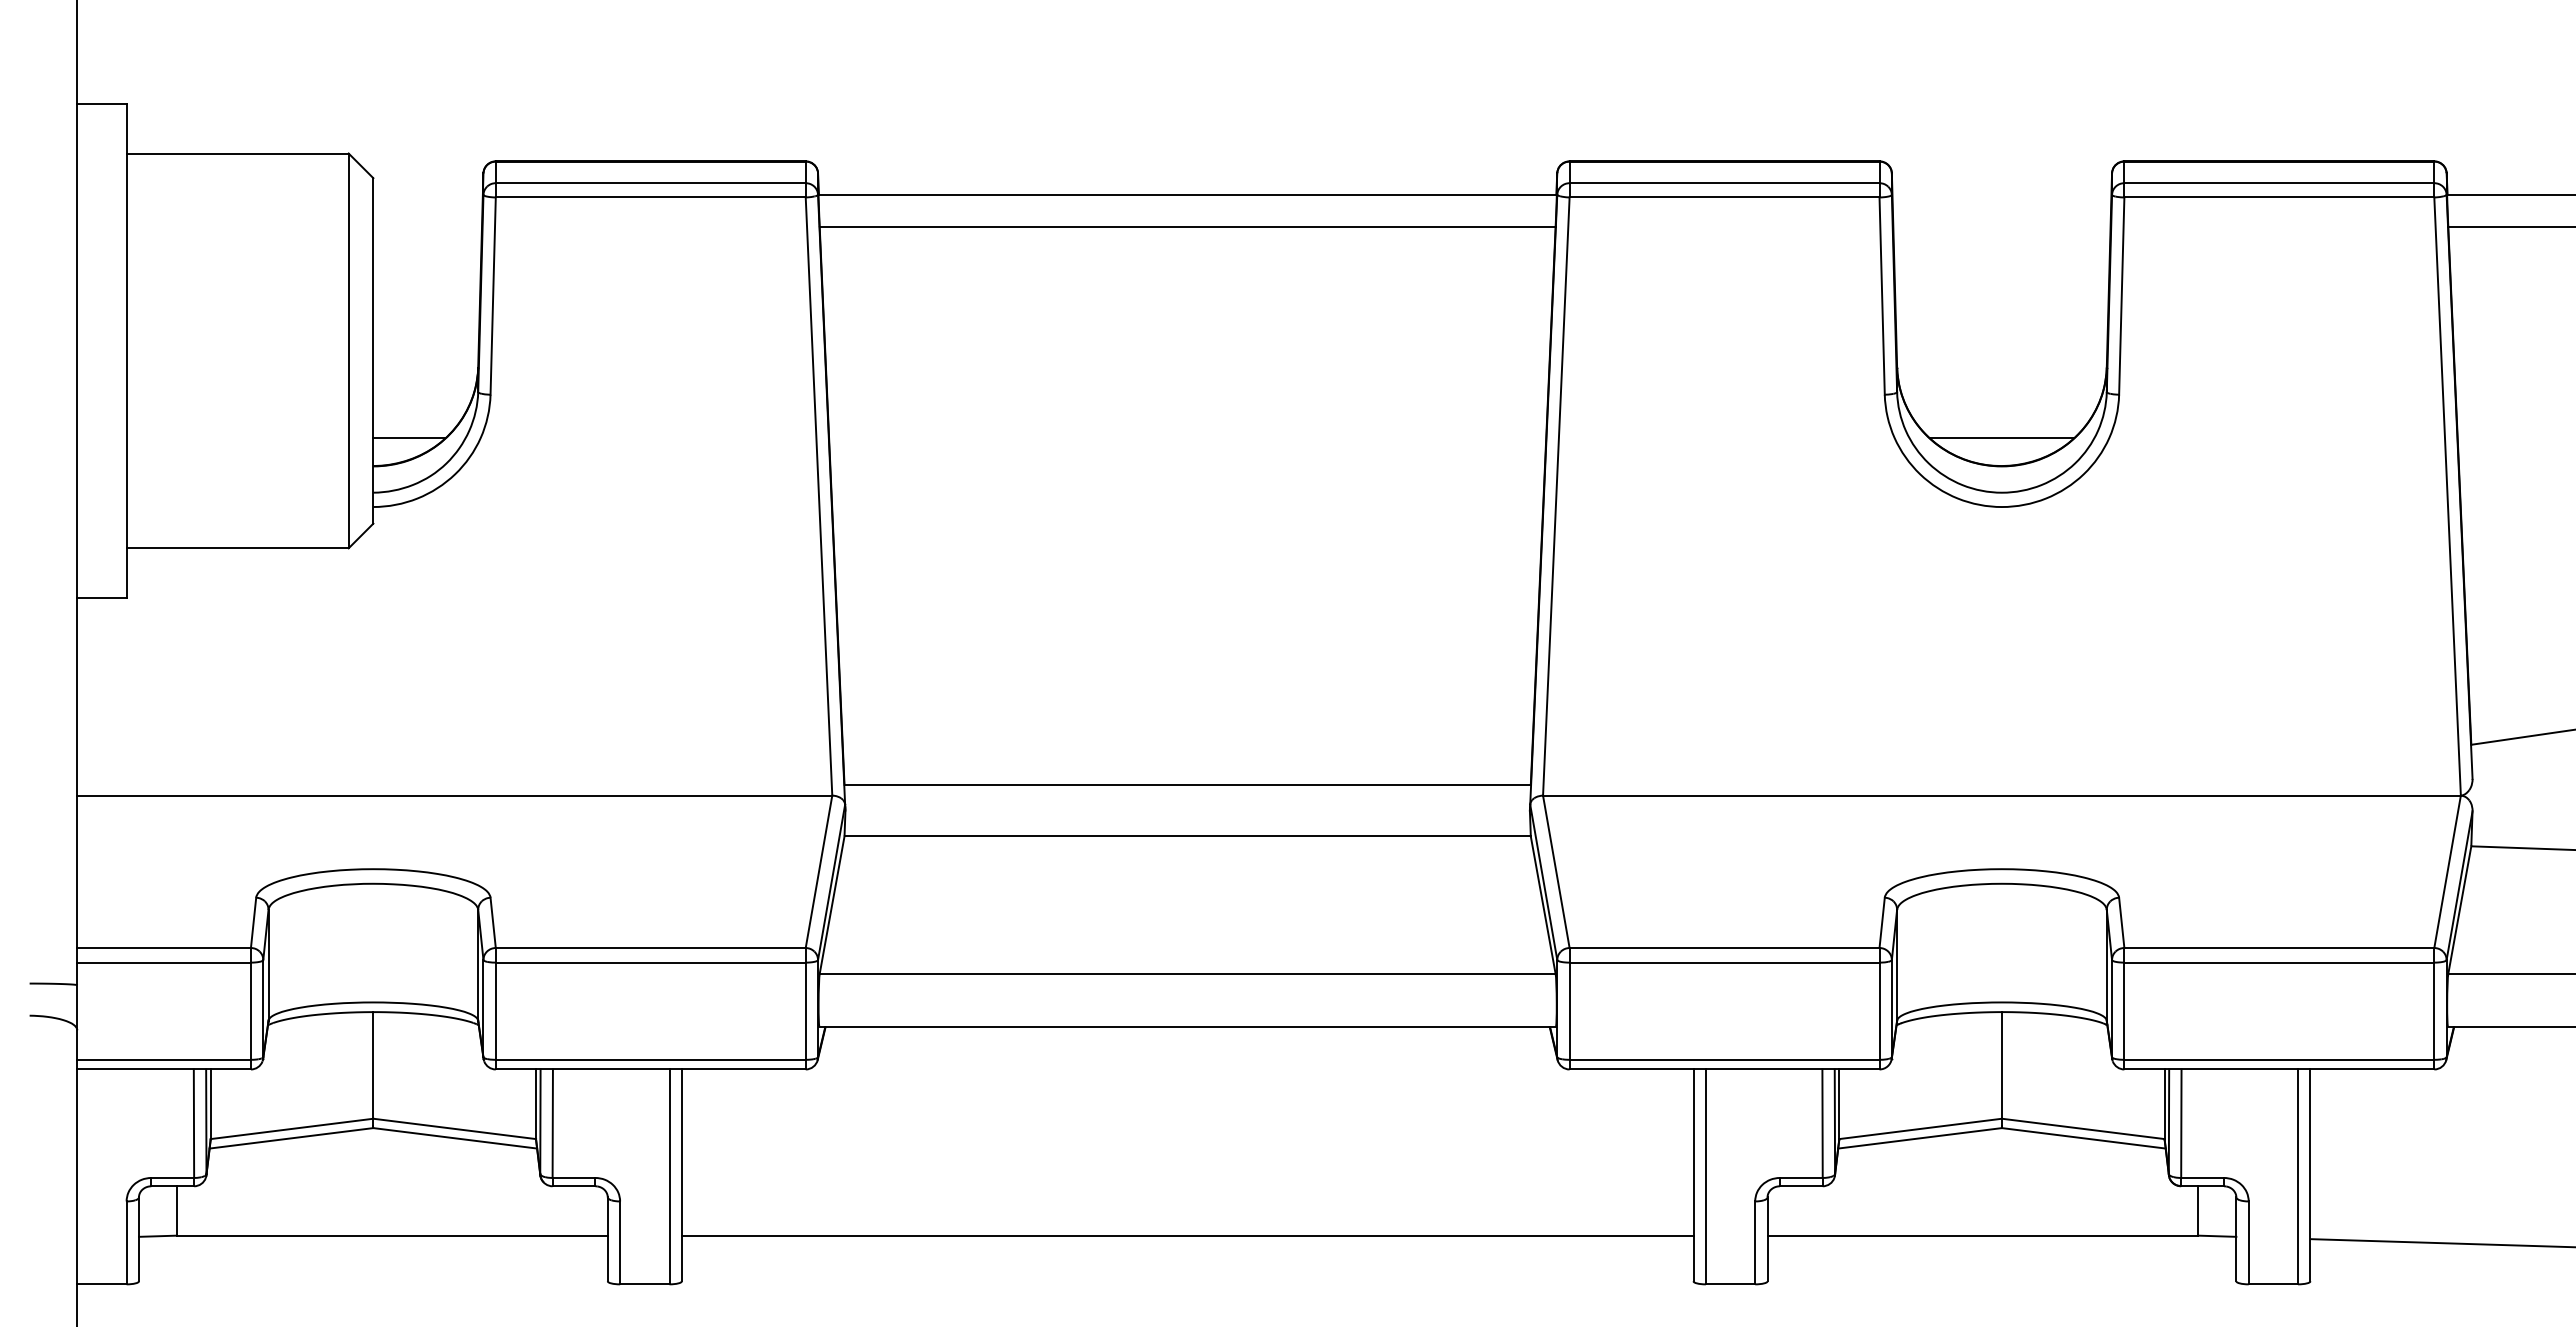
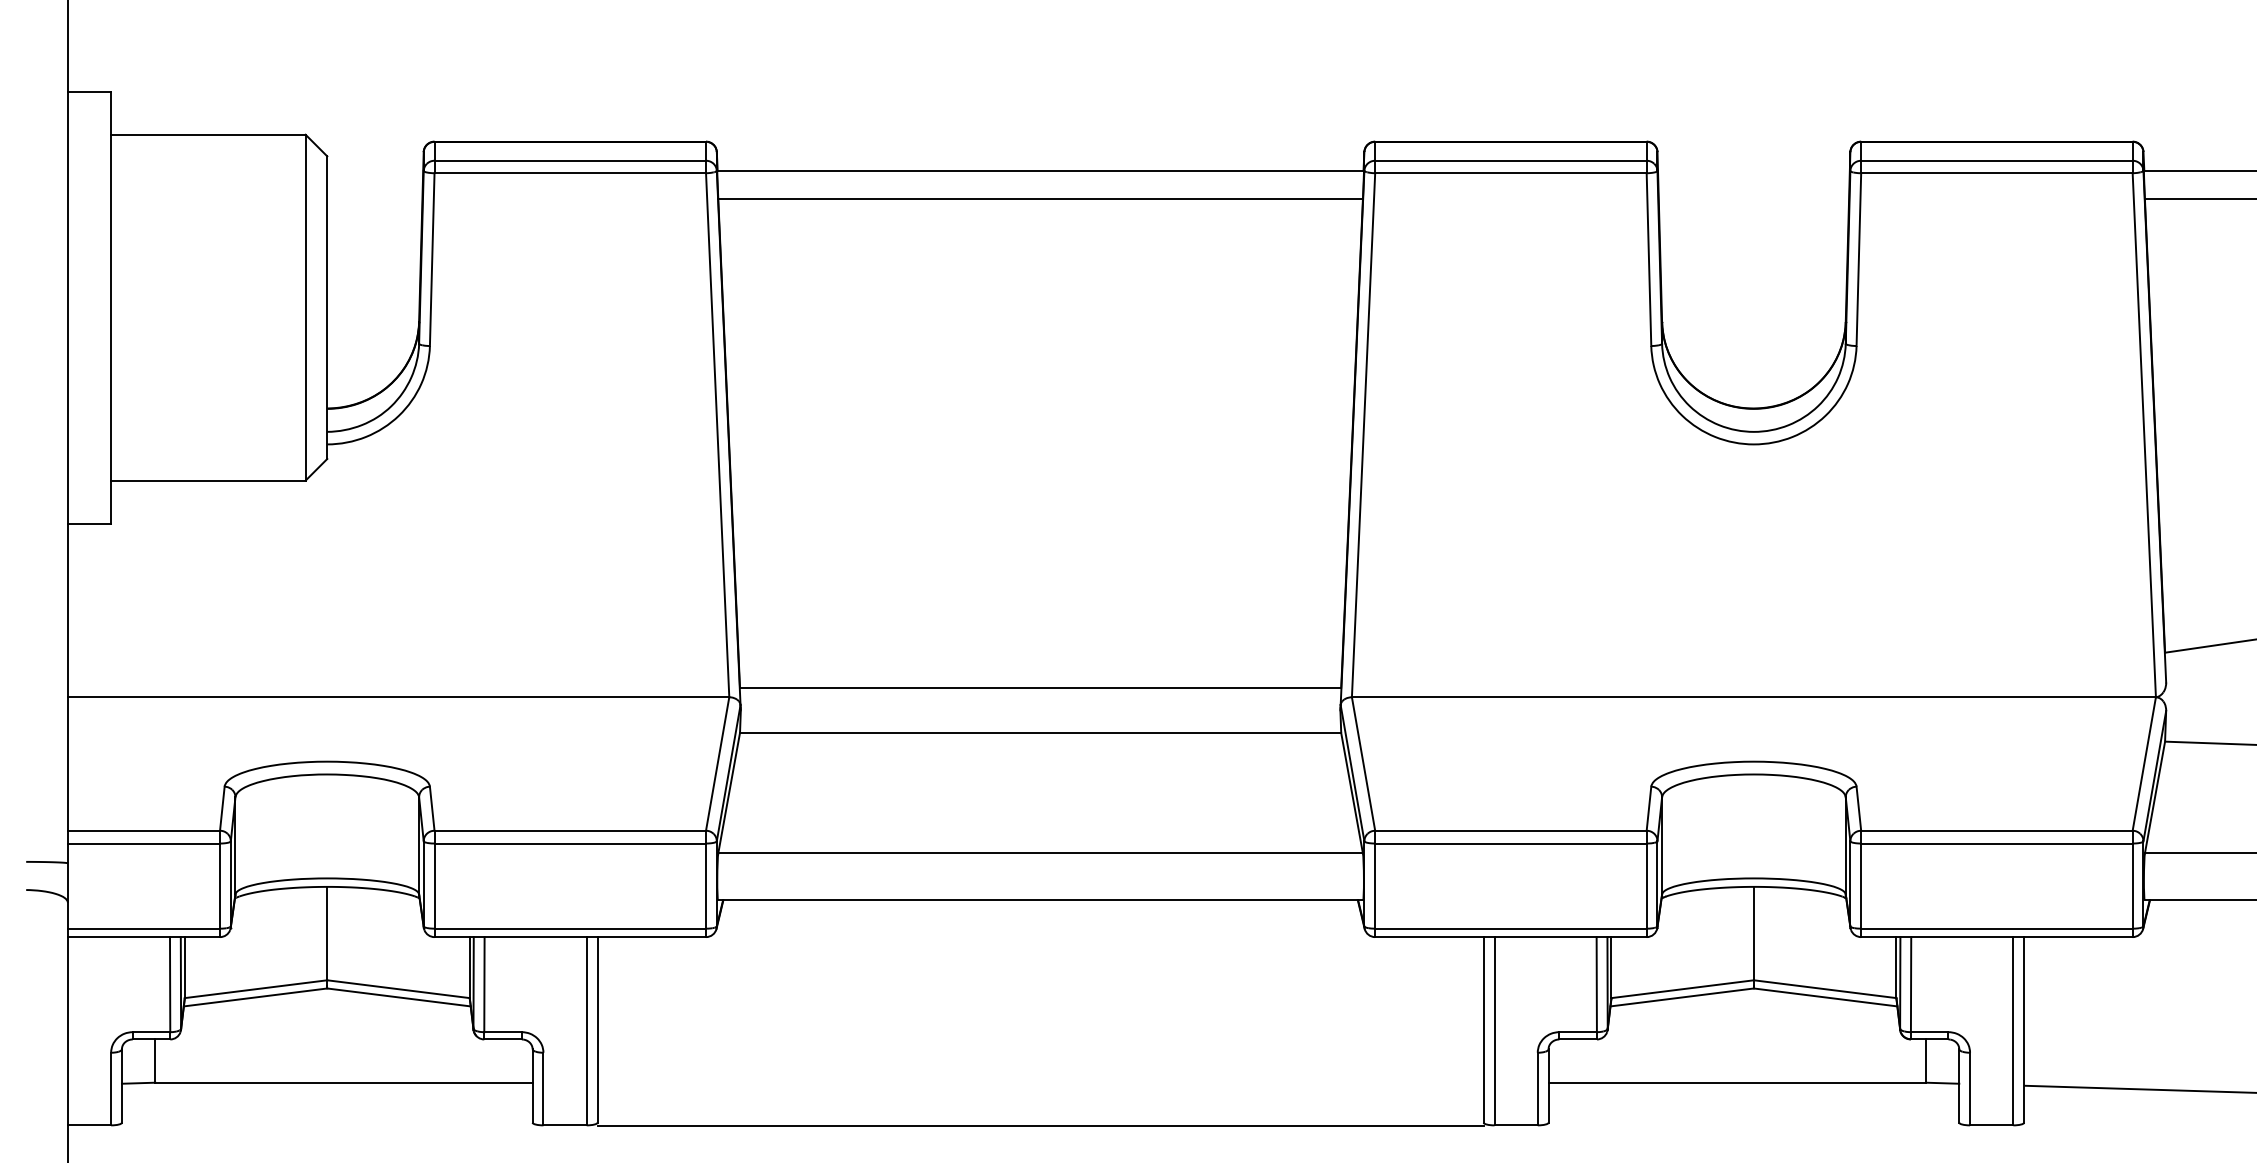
line: (409, 438) -> (358, 384), removed
line: (2001, 438) -> (1753, 384), removed
line: (1187, 1235) -> (1040, 1125), moved

